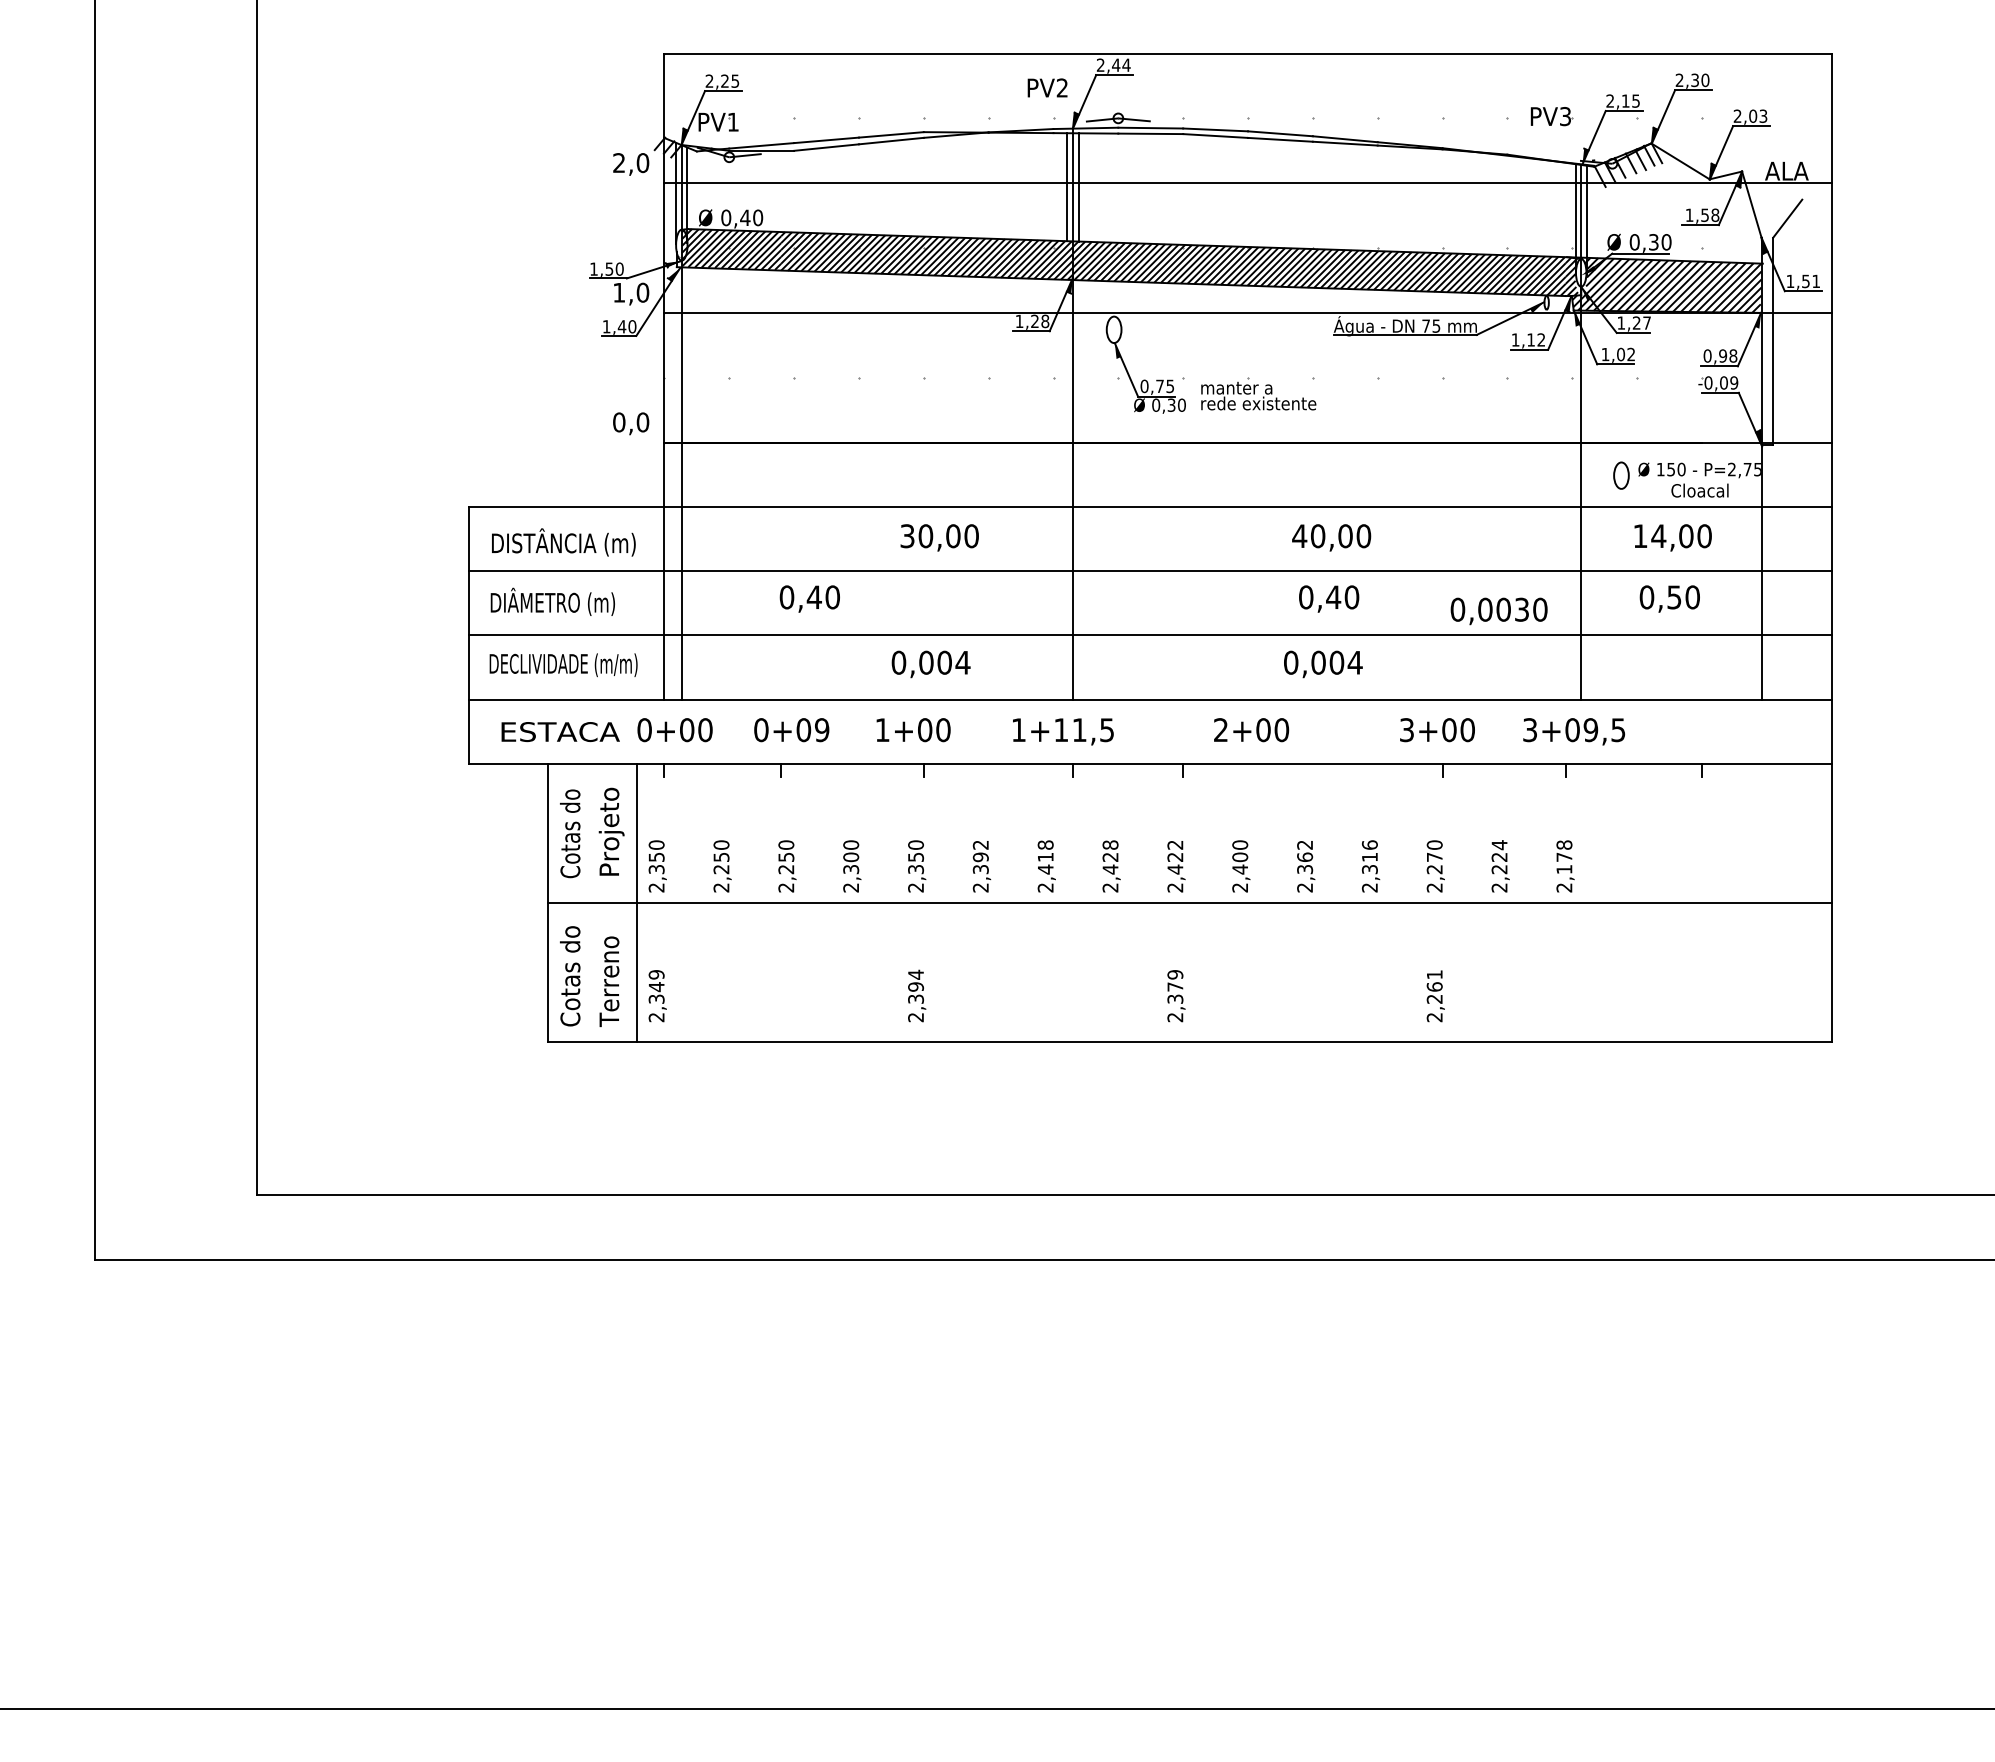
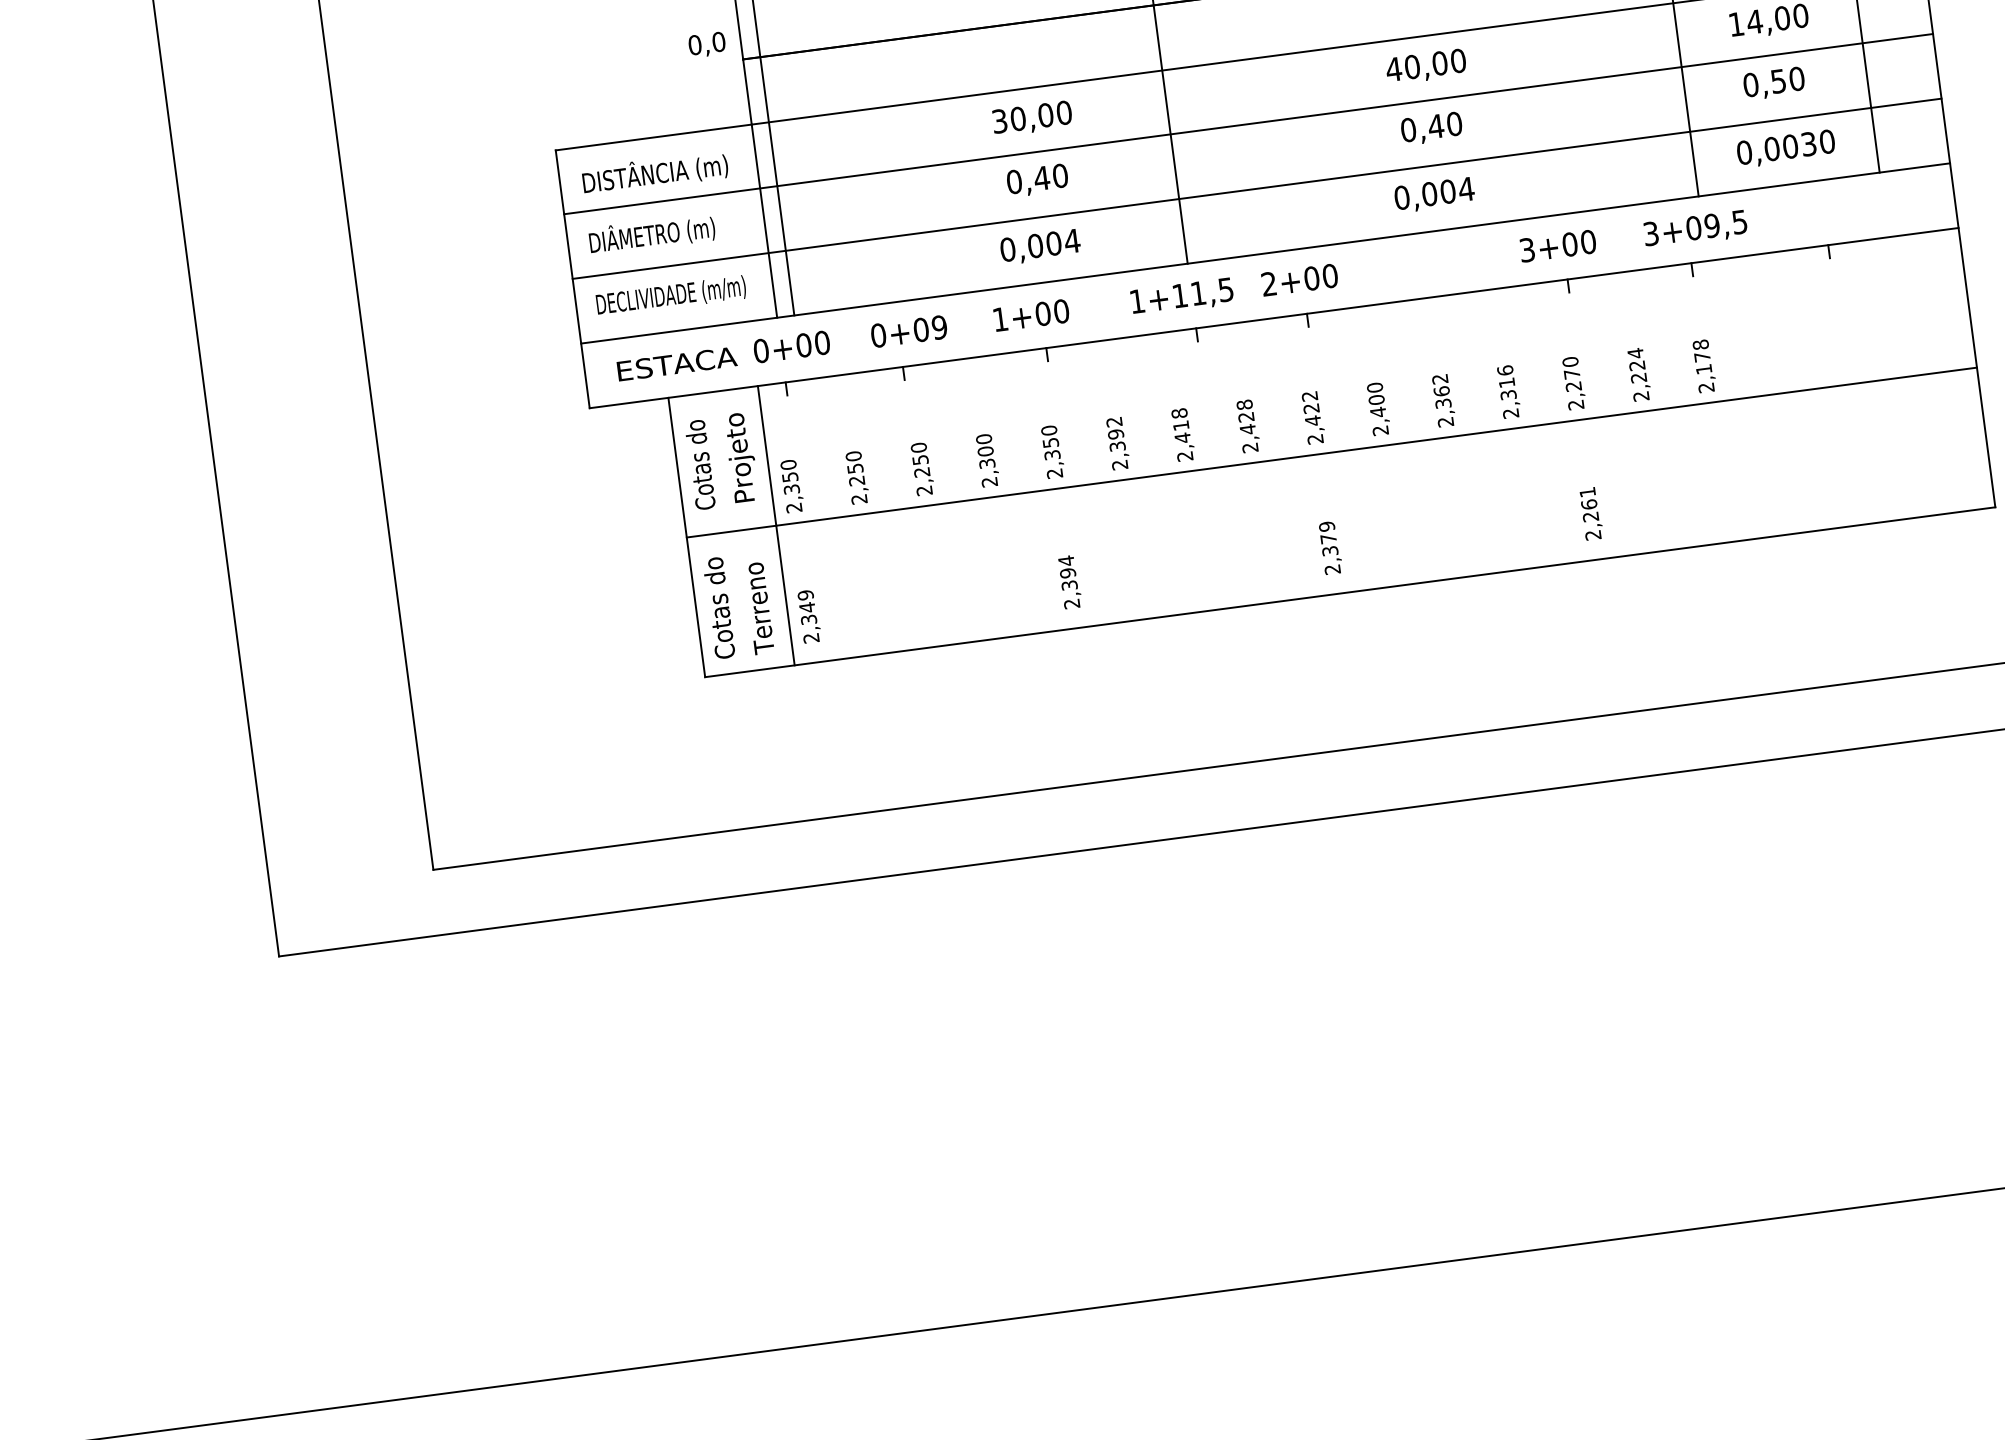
text: (809, 598) -> (1037, 180), moved
text: (1498, 611) -> (1785, 149), moved
text: (1251, 730) -> (1299, 280), moved

